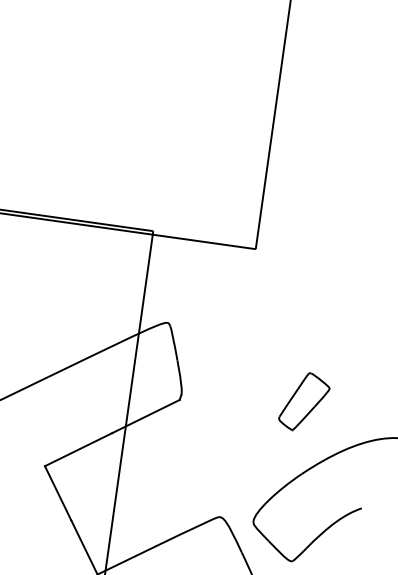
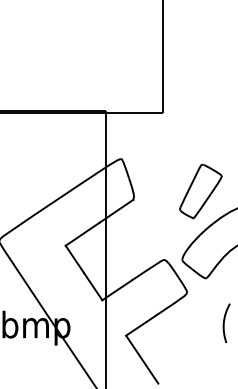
part: (303, 402) -> (200, 191), size x1.67

